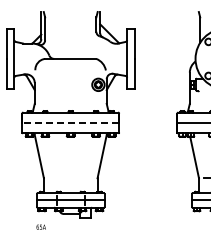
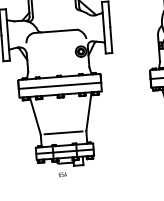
line: (70, 122) -> (59, 85), dashed -> solid
line: (70, 178) -> (63, 133), added
text: (40, 226) -> (62, 174), moved

